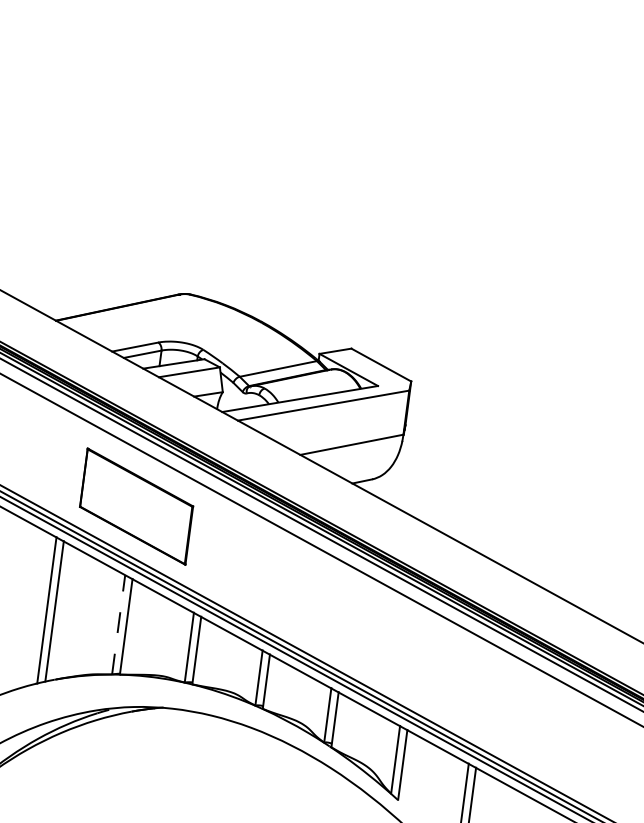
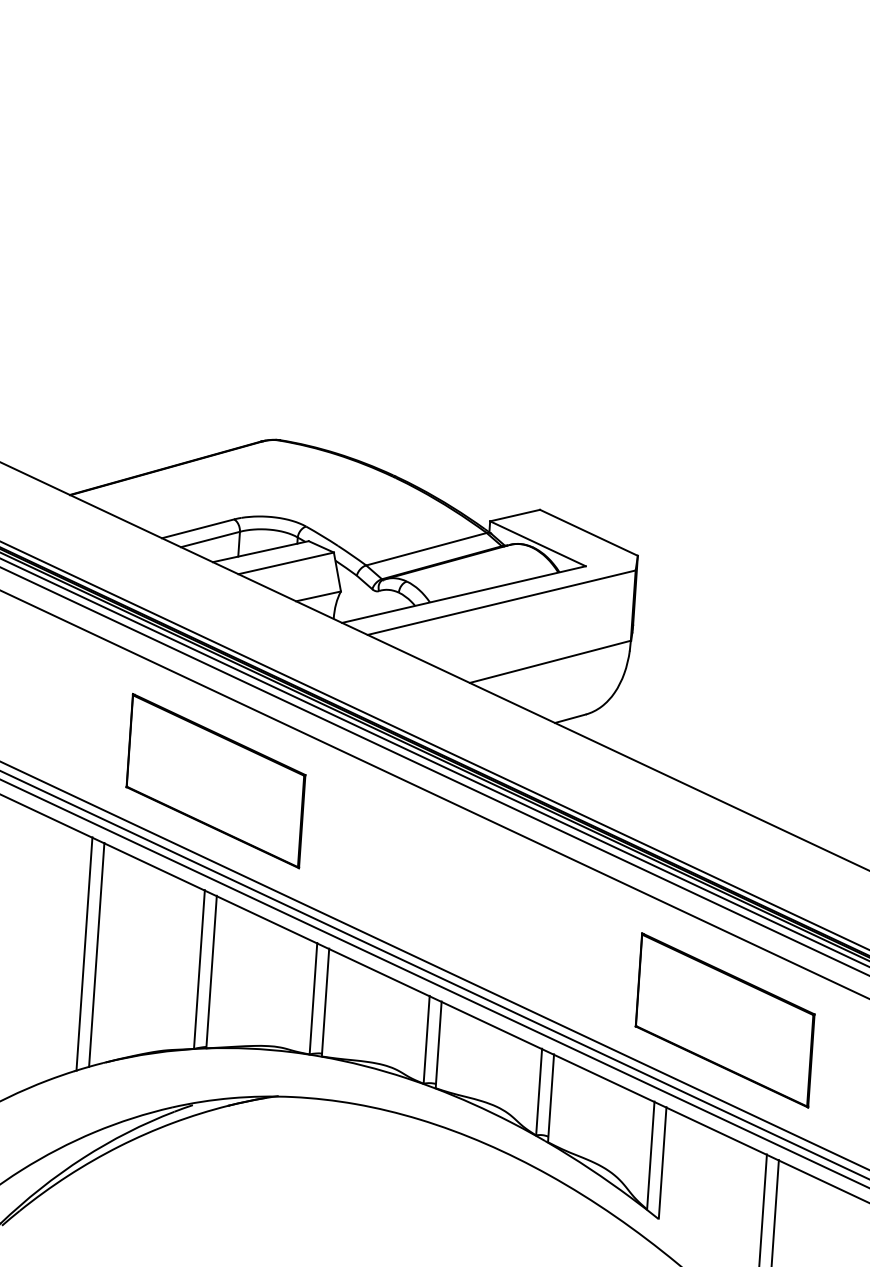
line: (118, 624) -> (199, 969), dashed -> solid
part: (447, 677) -> (724, 1020), added

